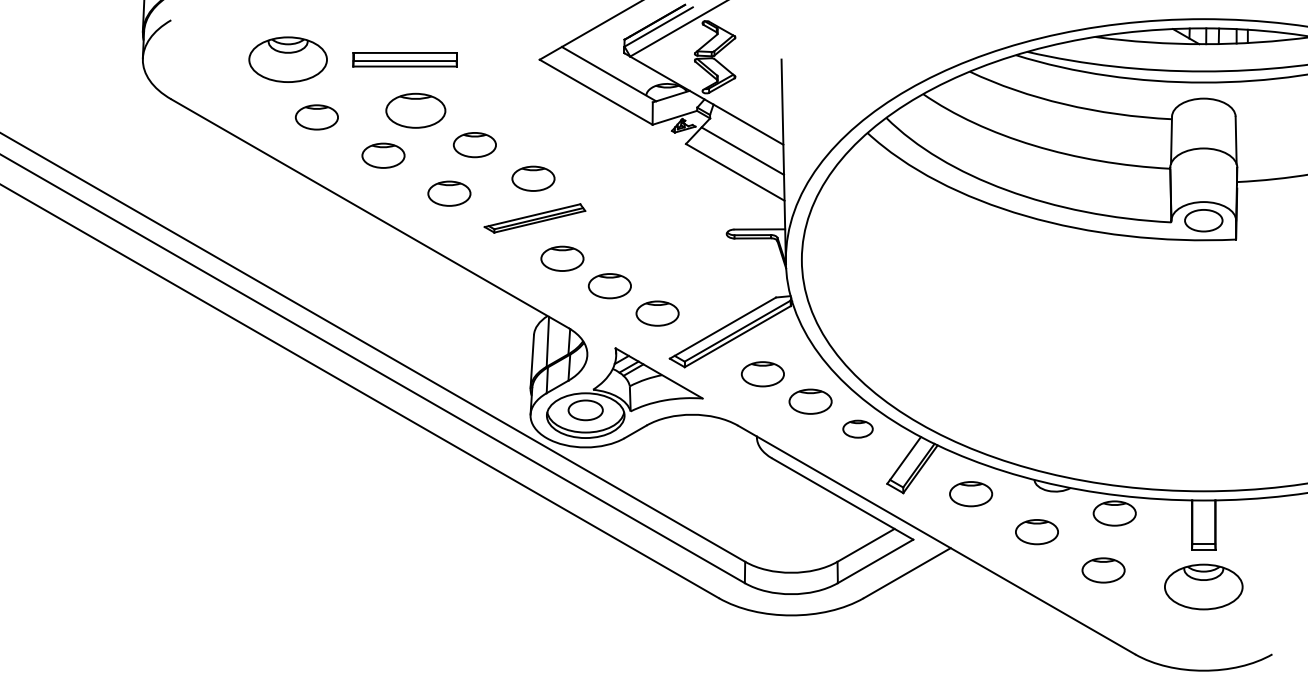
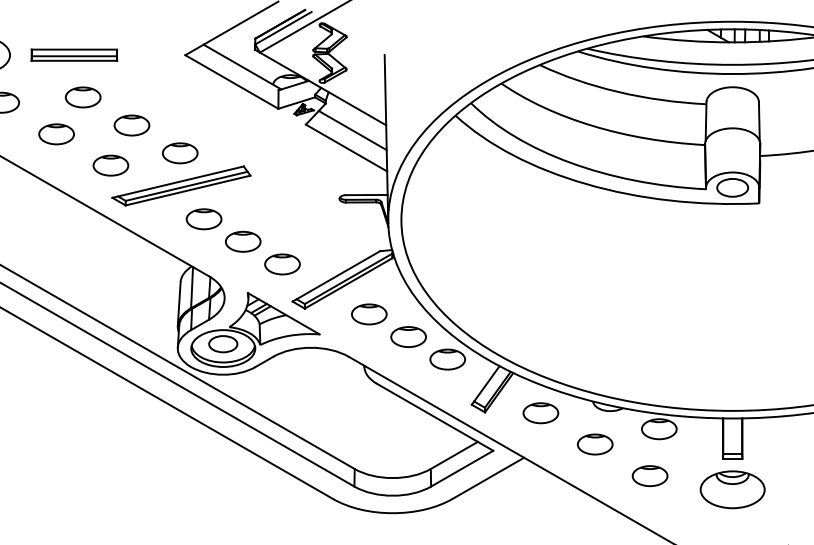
part: (415, 111) -> (82, 97), size x0.71
part: (534, 218) -> (181, 186), size x1.67
part: (857, 429) -> (447, 359), size x1.43

